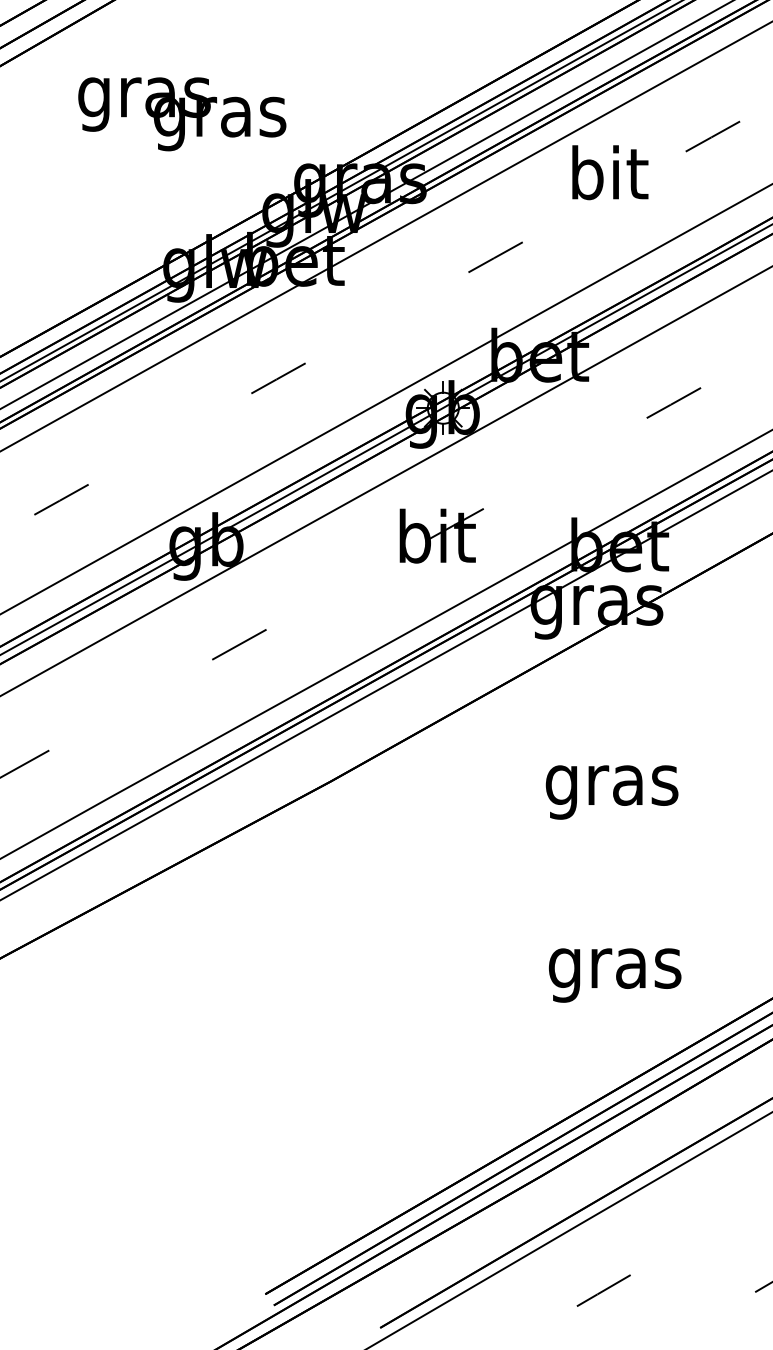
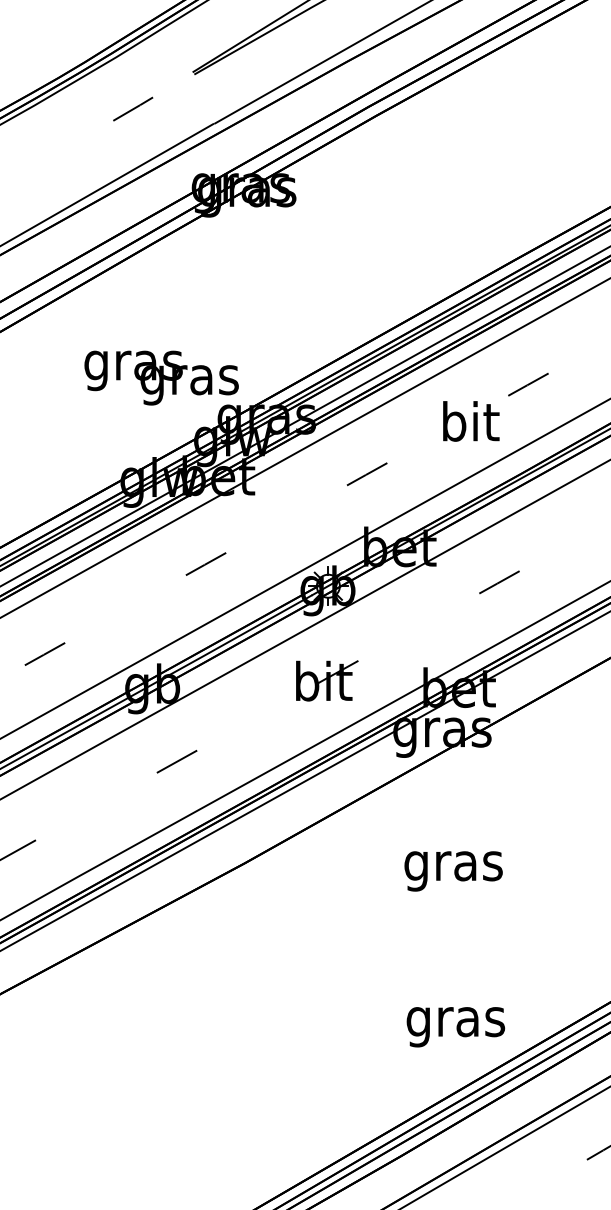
text: (182, 113) -> (161, 377), moved
text: (610, 172) -> (471, 421), moved
text: (614, 975) -> (455, 1027), moved

